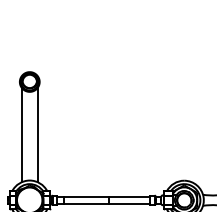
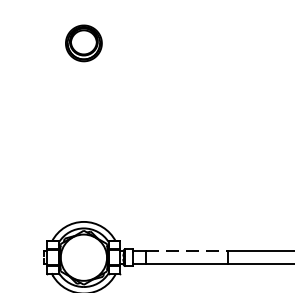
line: (21, 134) -> (68, 138), removed
line: (37, 134) -> (97, 138), removed
line: (87, 196) -> (188, 250), solid -> dashed

